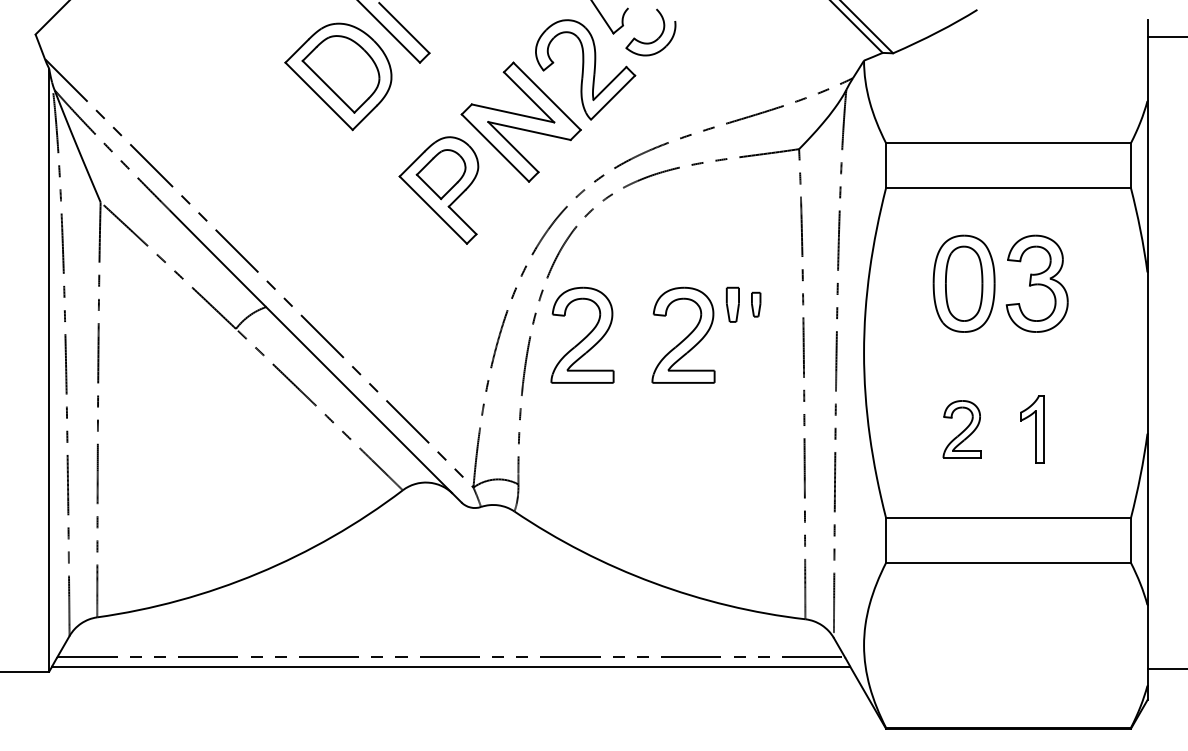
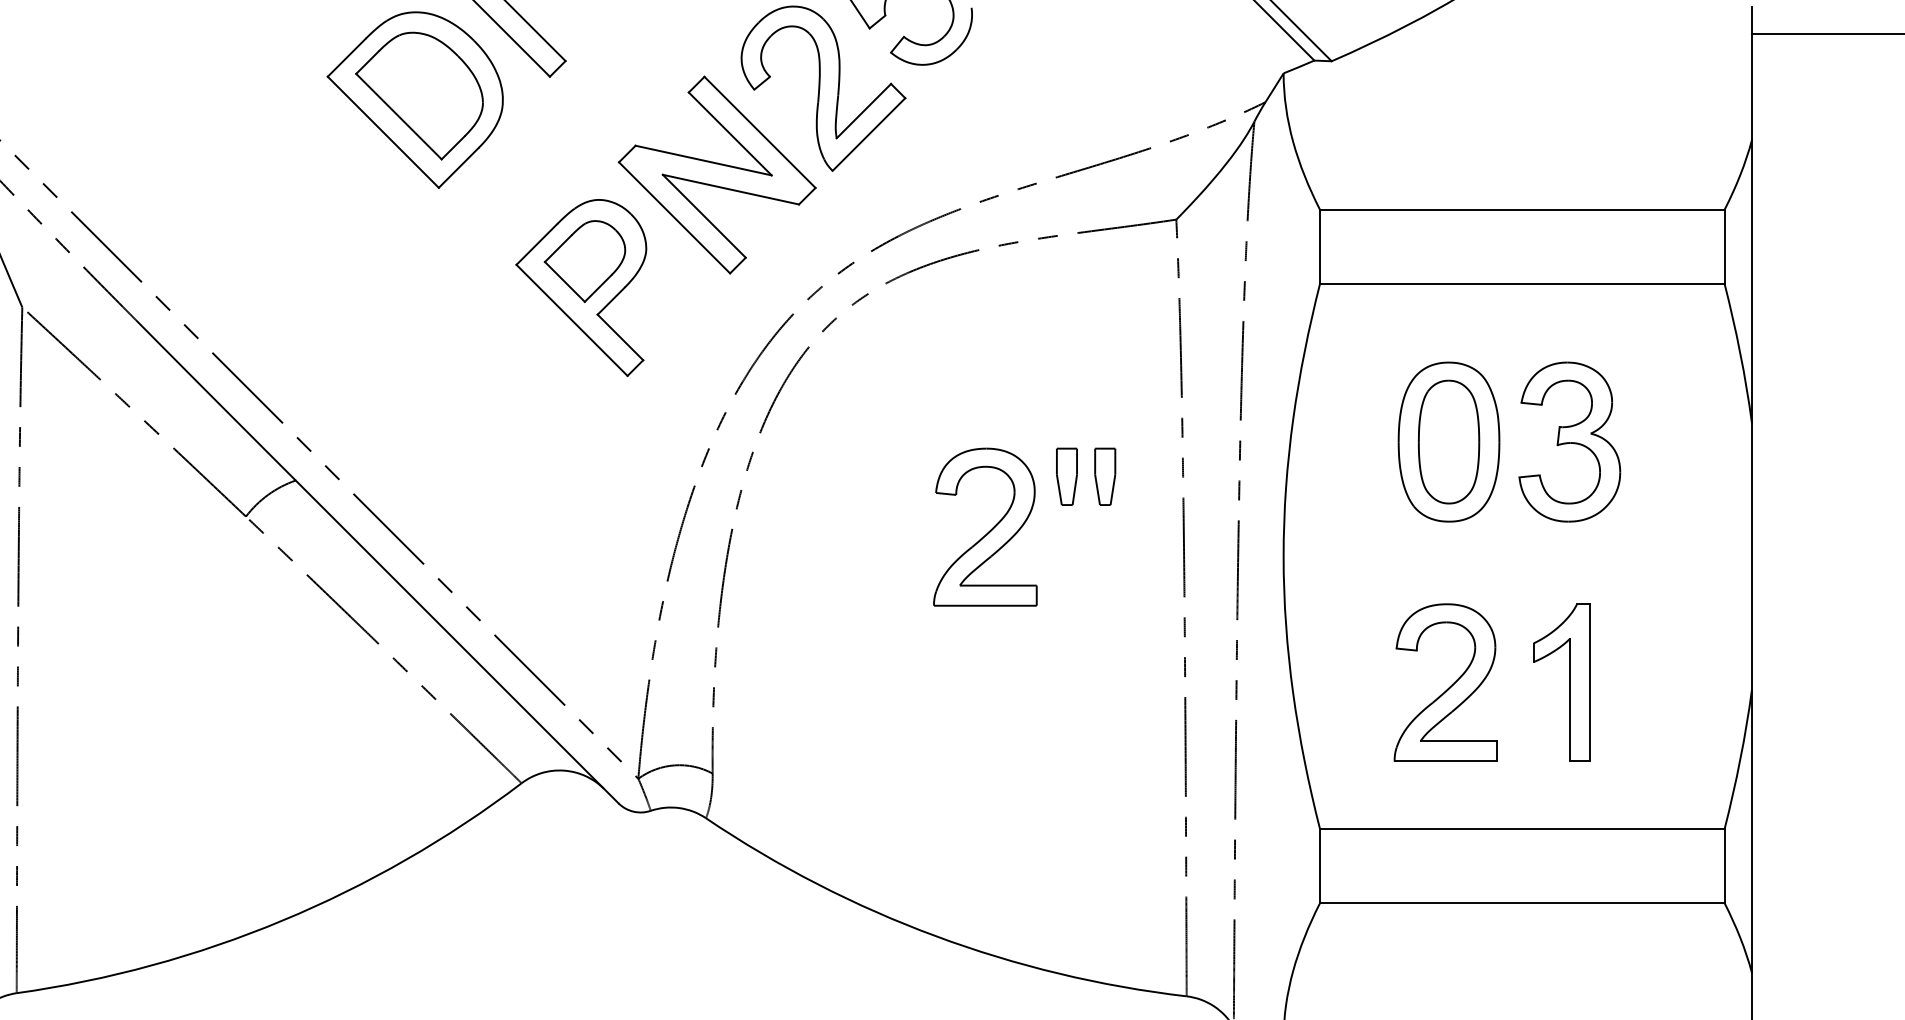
part: (756, 304) -> (1105, 476), size x1.43
part: (582, 334) -> (818, 525), removed
part: (961, 429) -> (1444, 682), size x1.67
part: (1032, 429) -> (1561, 682), size x1.43

